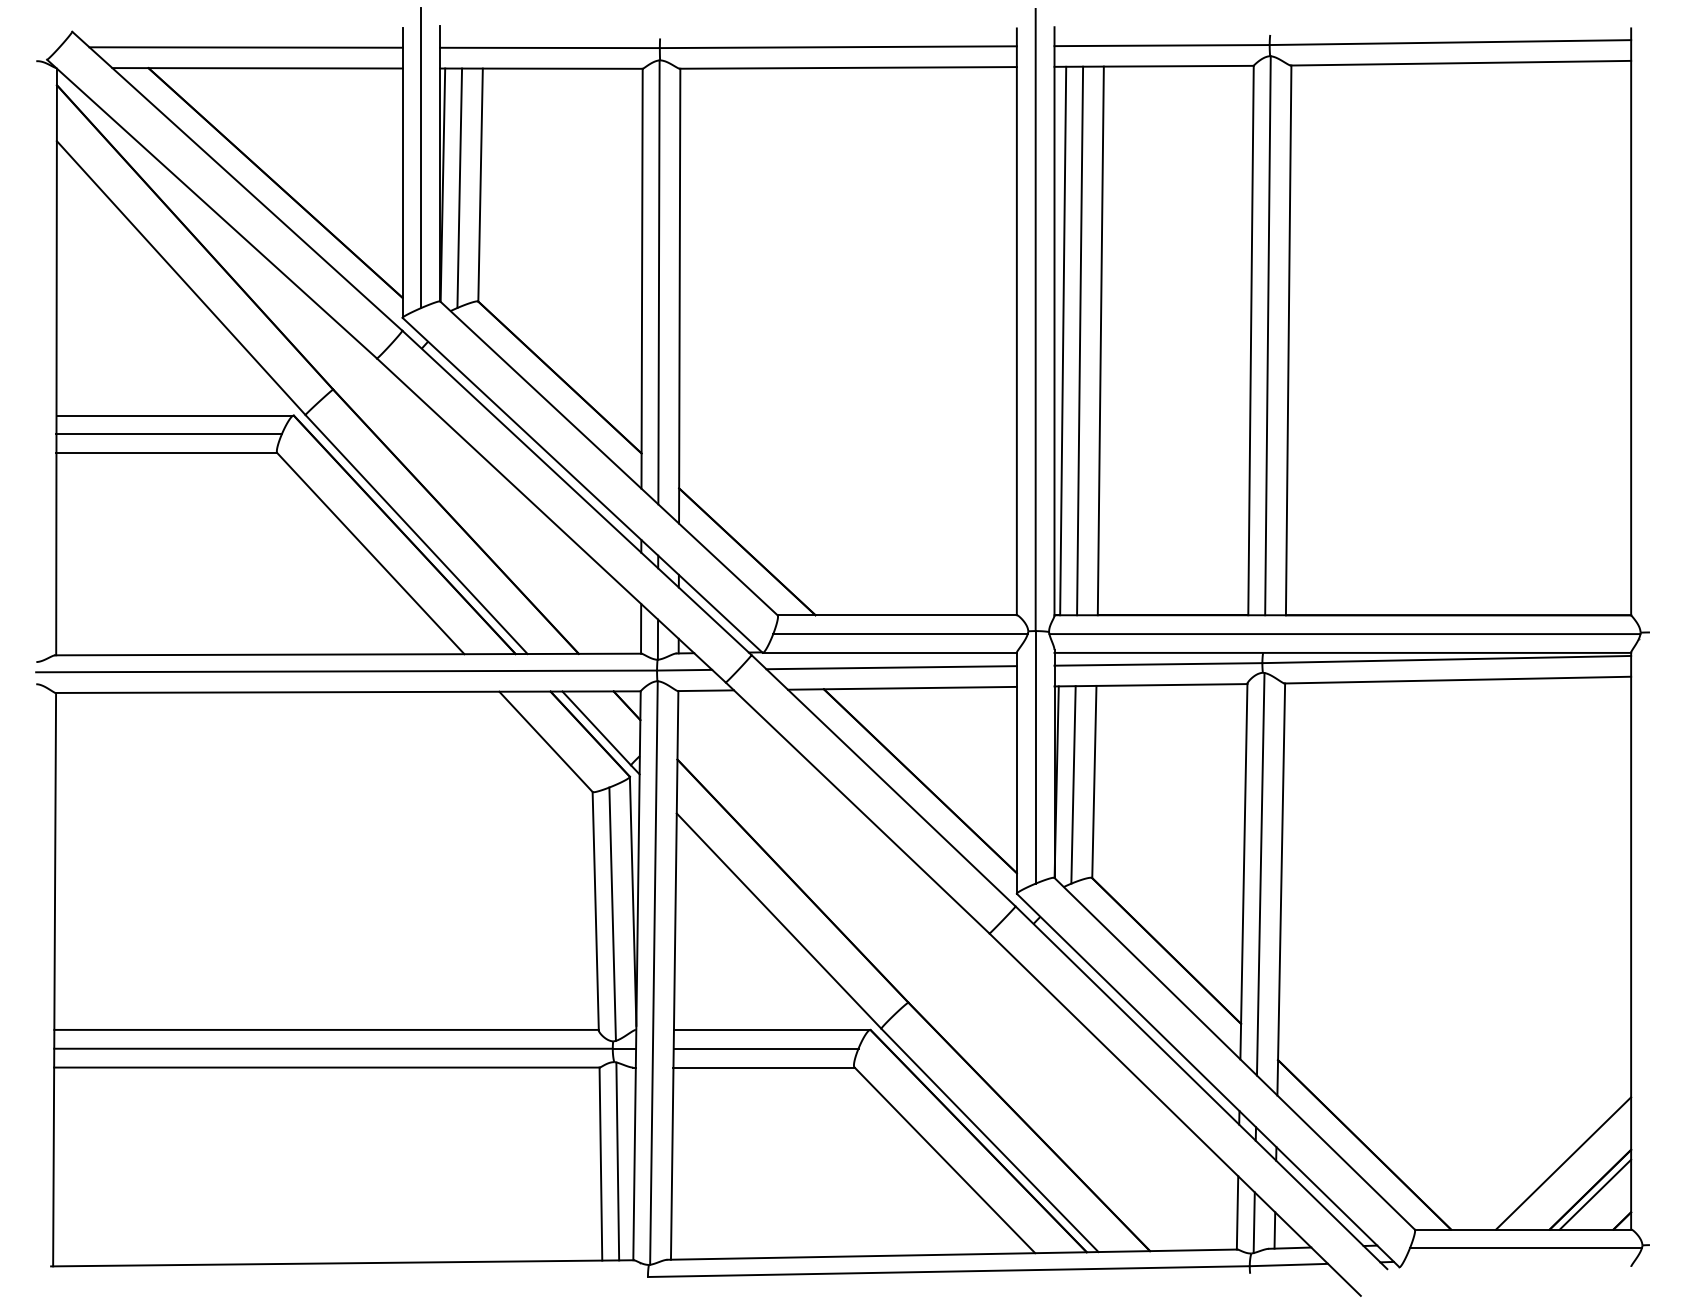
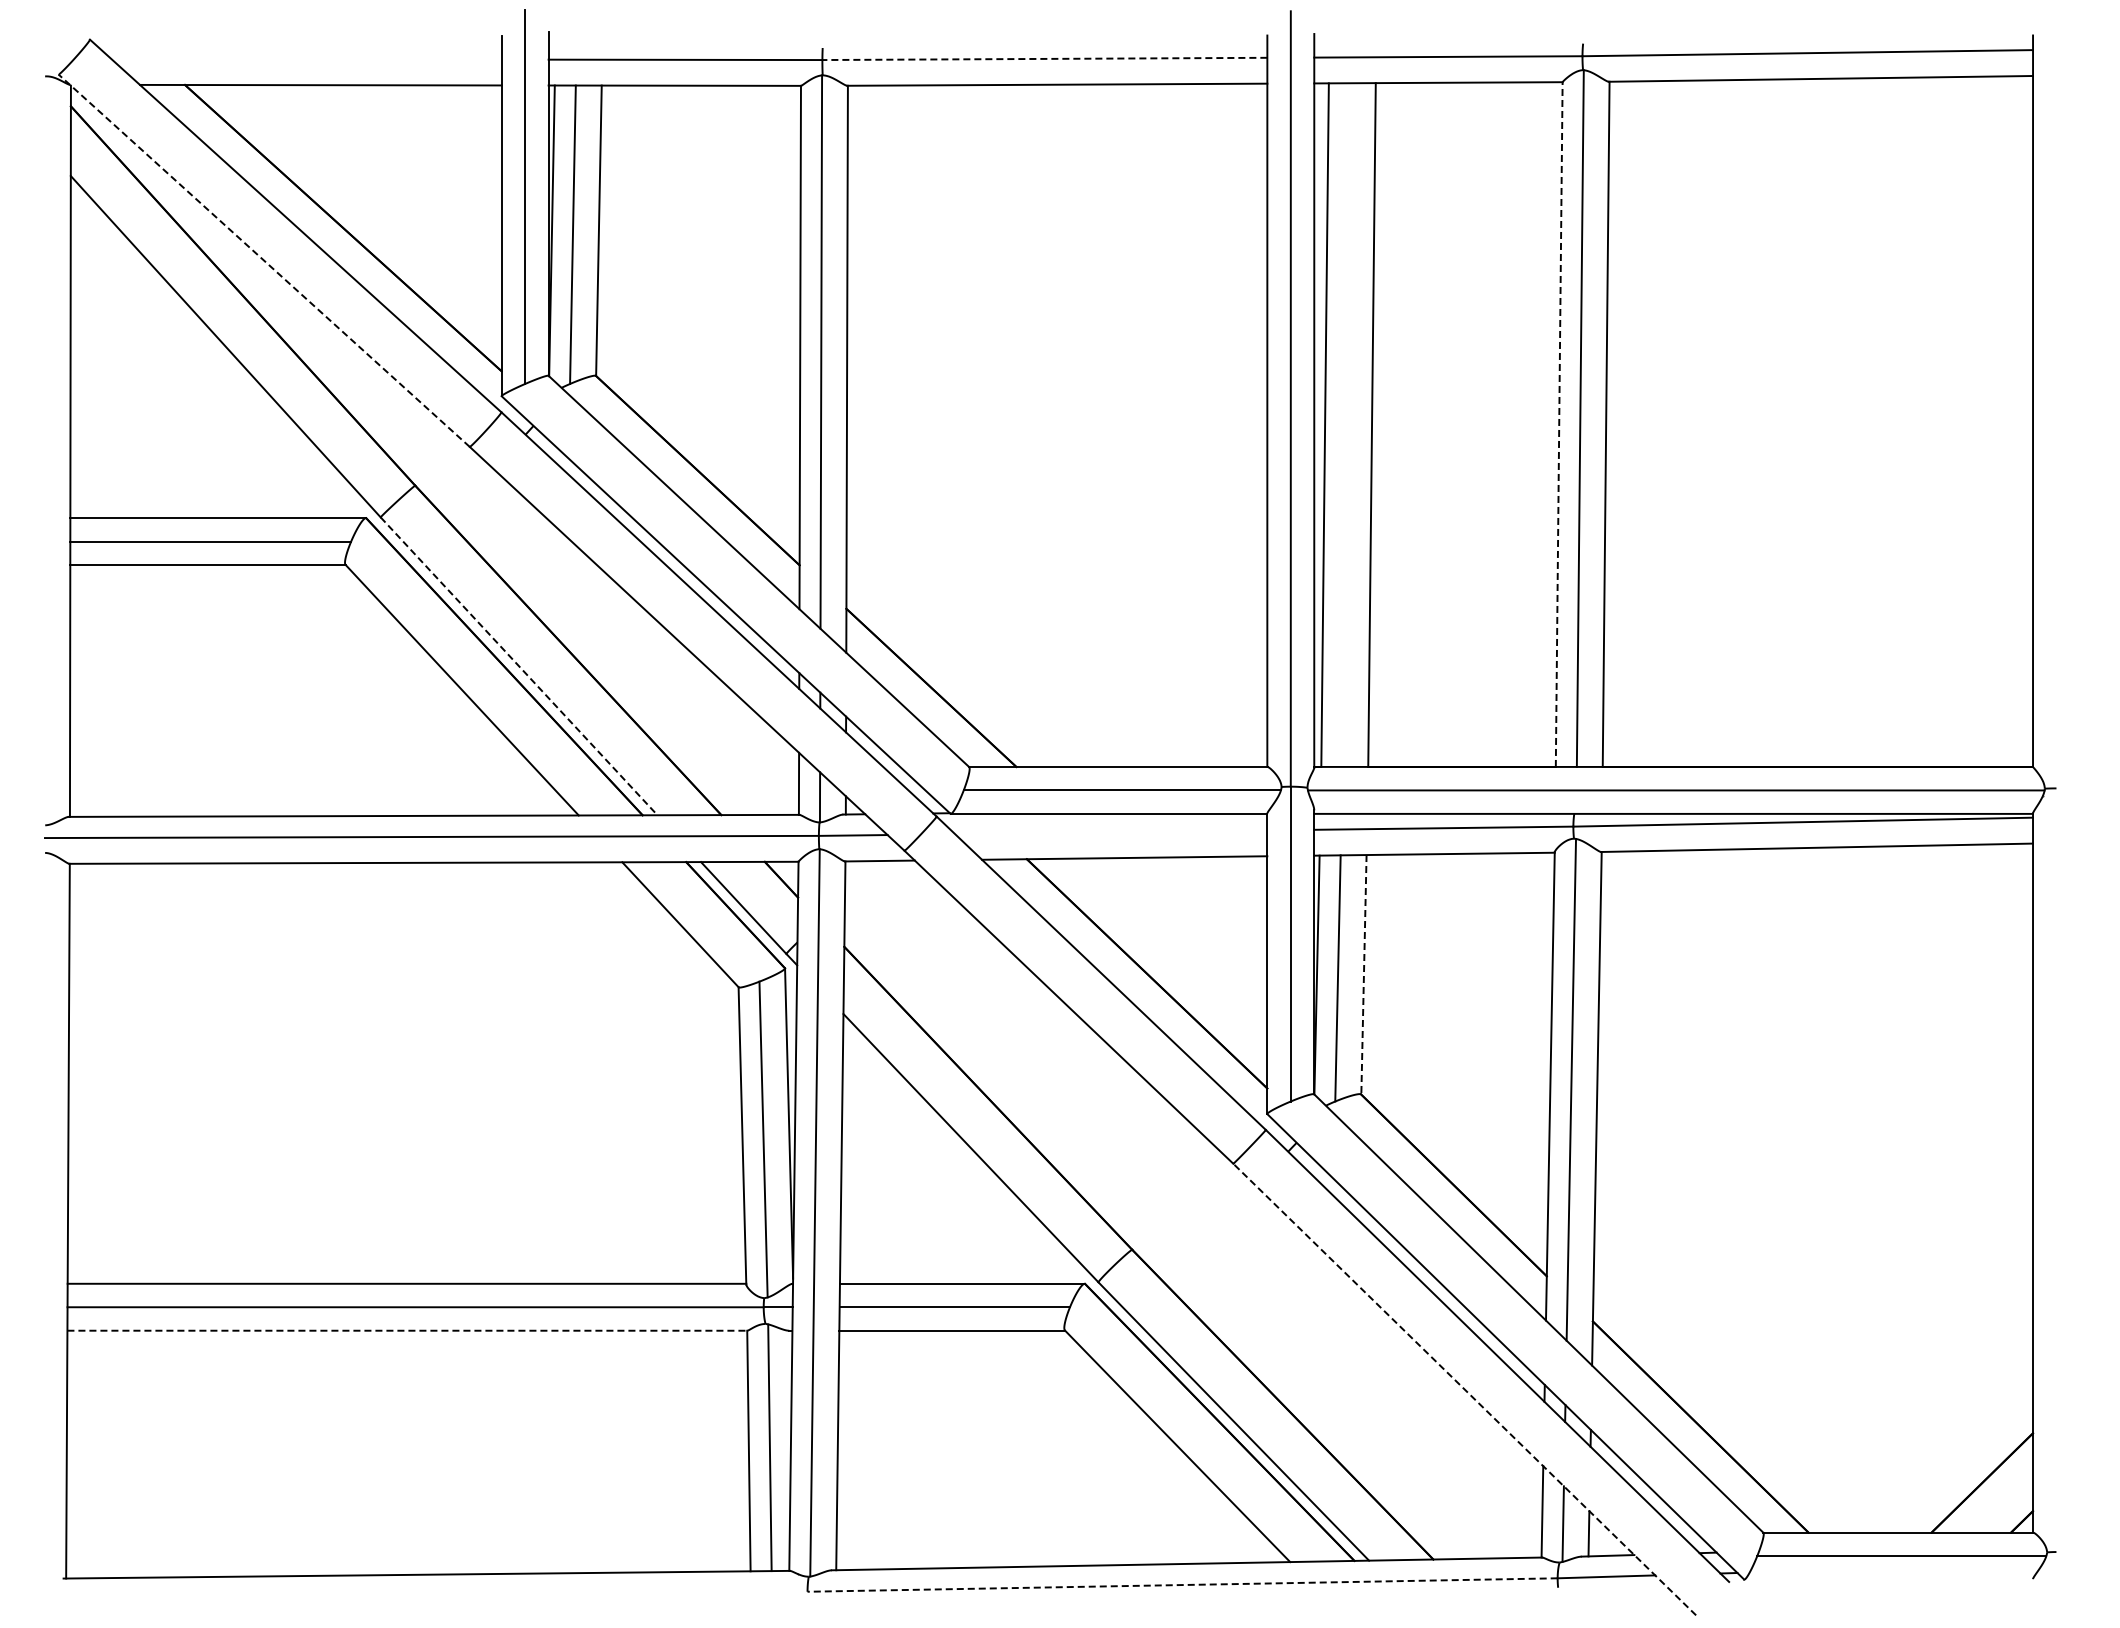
line: (838, 46) -> (1044, 58), solid -> dashed
line: (245, 47) -> (306, 59), removed
line: (211, 208) -> (263, 260), solid -> dashed
line: (1079, 340) -> (1345, 424), removed
line: (1251, 340) -> (1559, 424), solid -> dashed
line: (416, 534) -> (519, 666), solid -> dashed
line: (891, 667) -> (1111, 832), removed
line: (1093, 781) -> (1363, 974), solid -> dashed
line: (326, 1067) -> (407, 1330), solid -> dashed
line: (1175, 1114) -> (1464, 1389), solid -> dashed
line: (1563, 1162) -> (1948, 1449), removed
line: (1595, 1194) -> (1988, 1488), removed
line: (948, 1271) -> (1182, 1585), solid -> dashed

